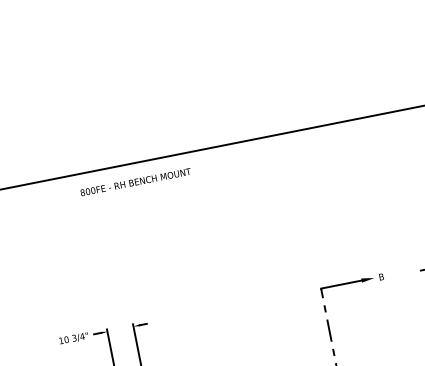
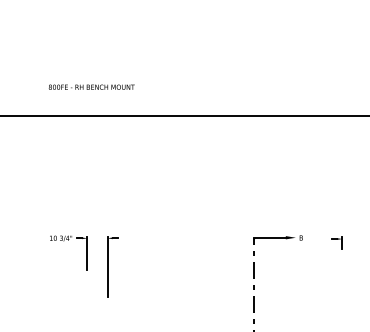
text: (135, 181) -> (91, 86), moved

